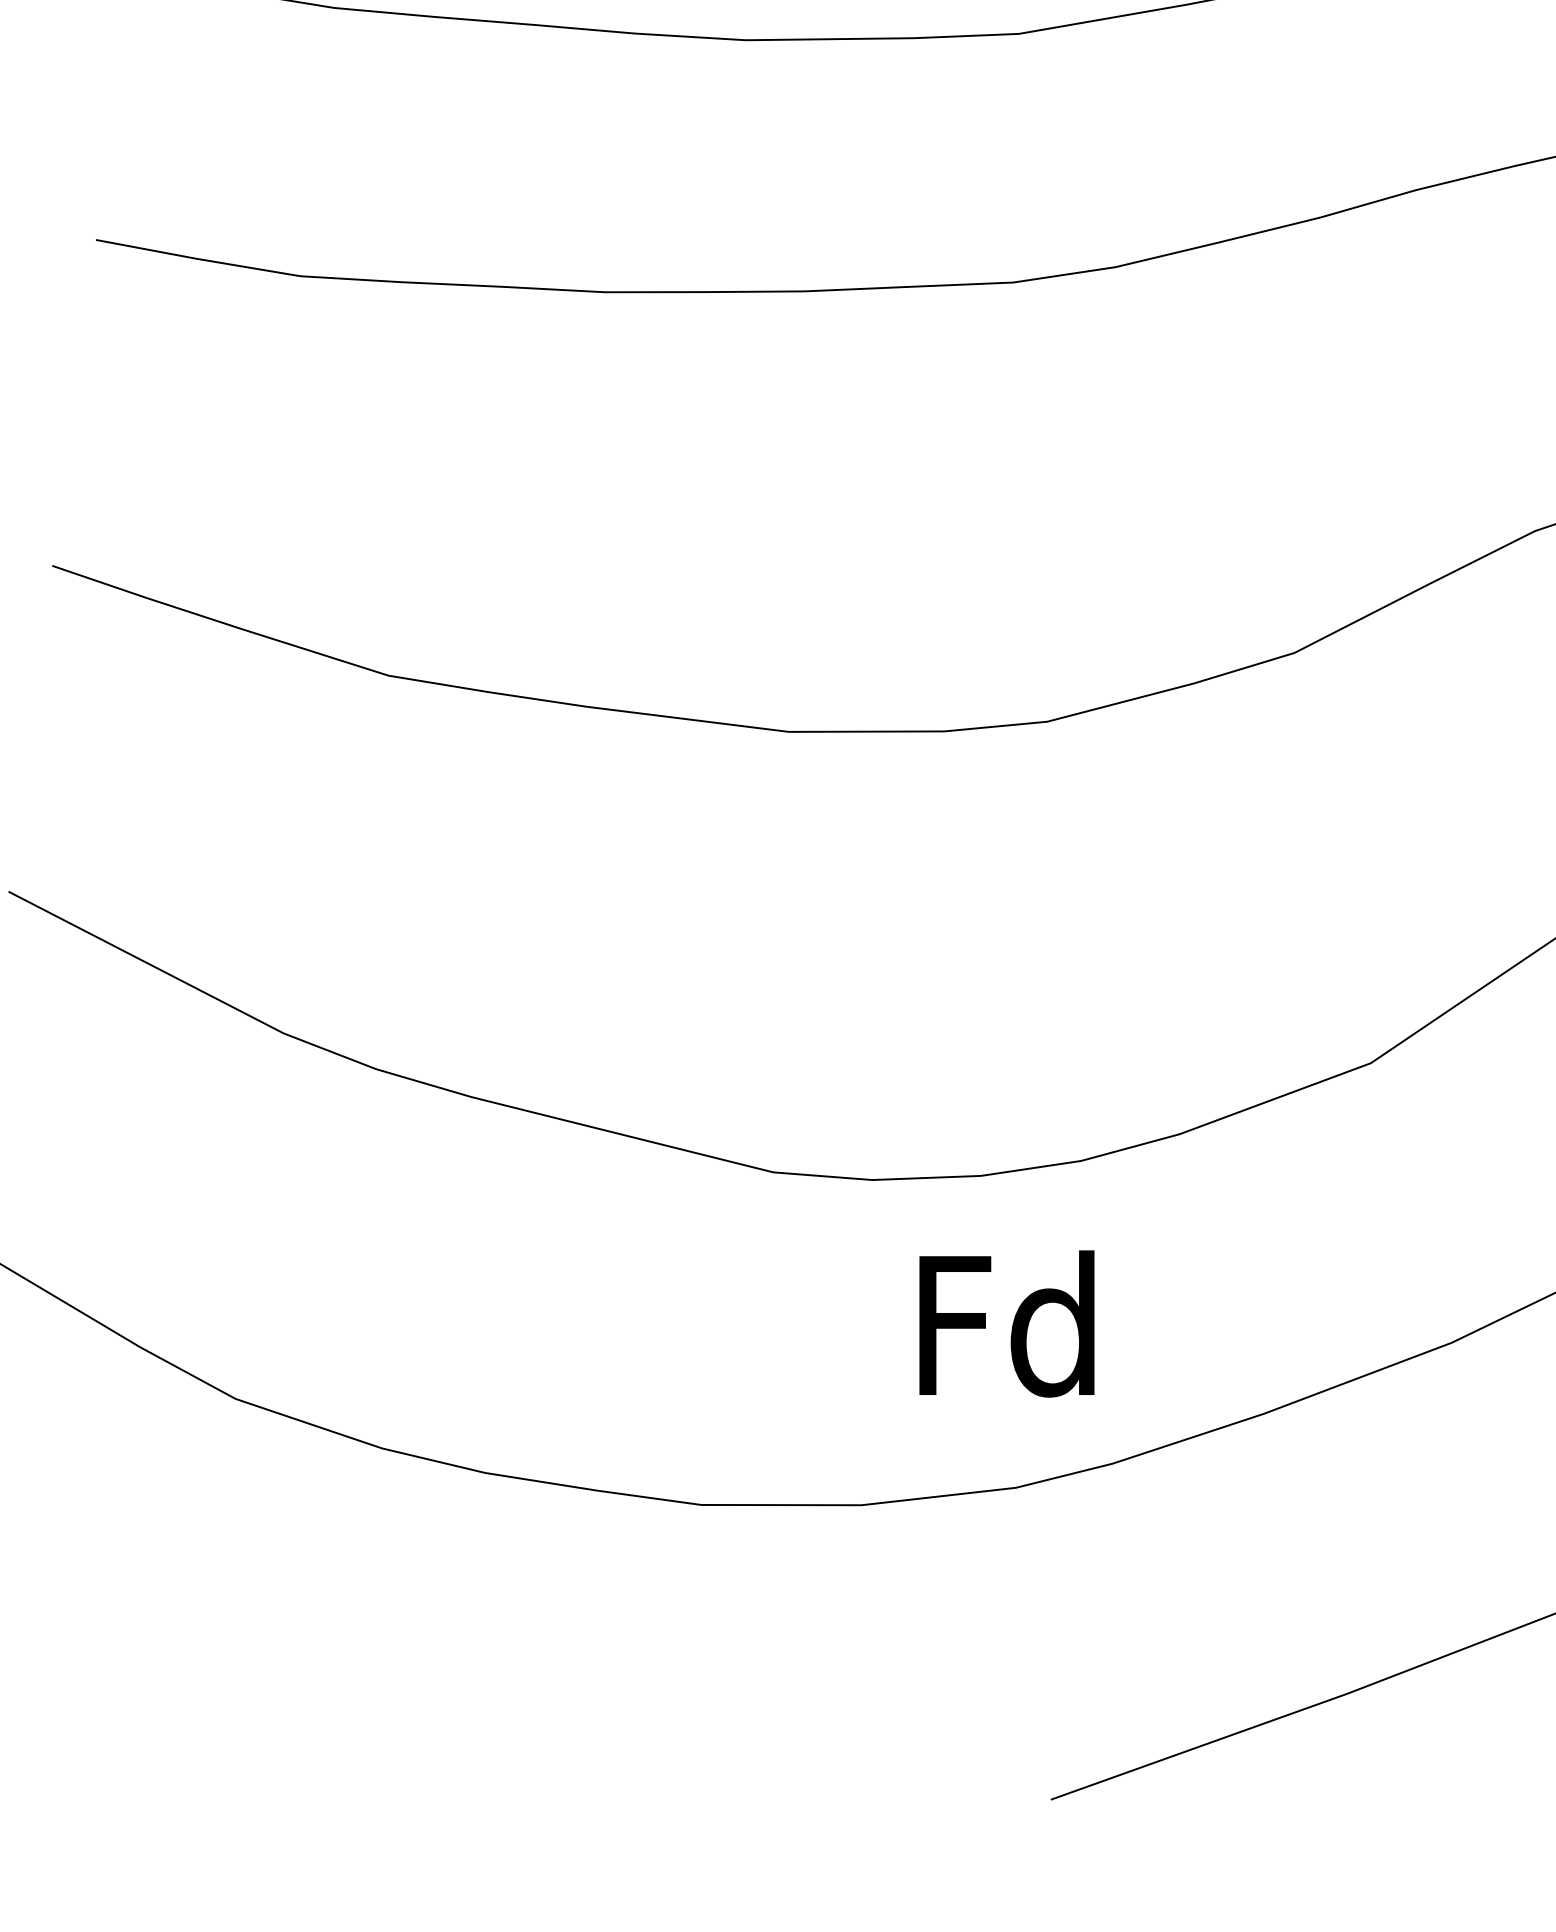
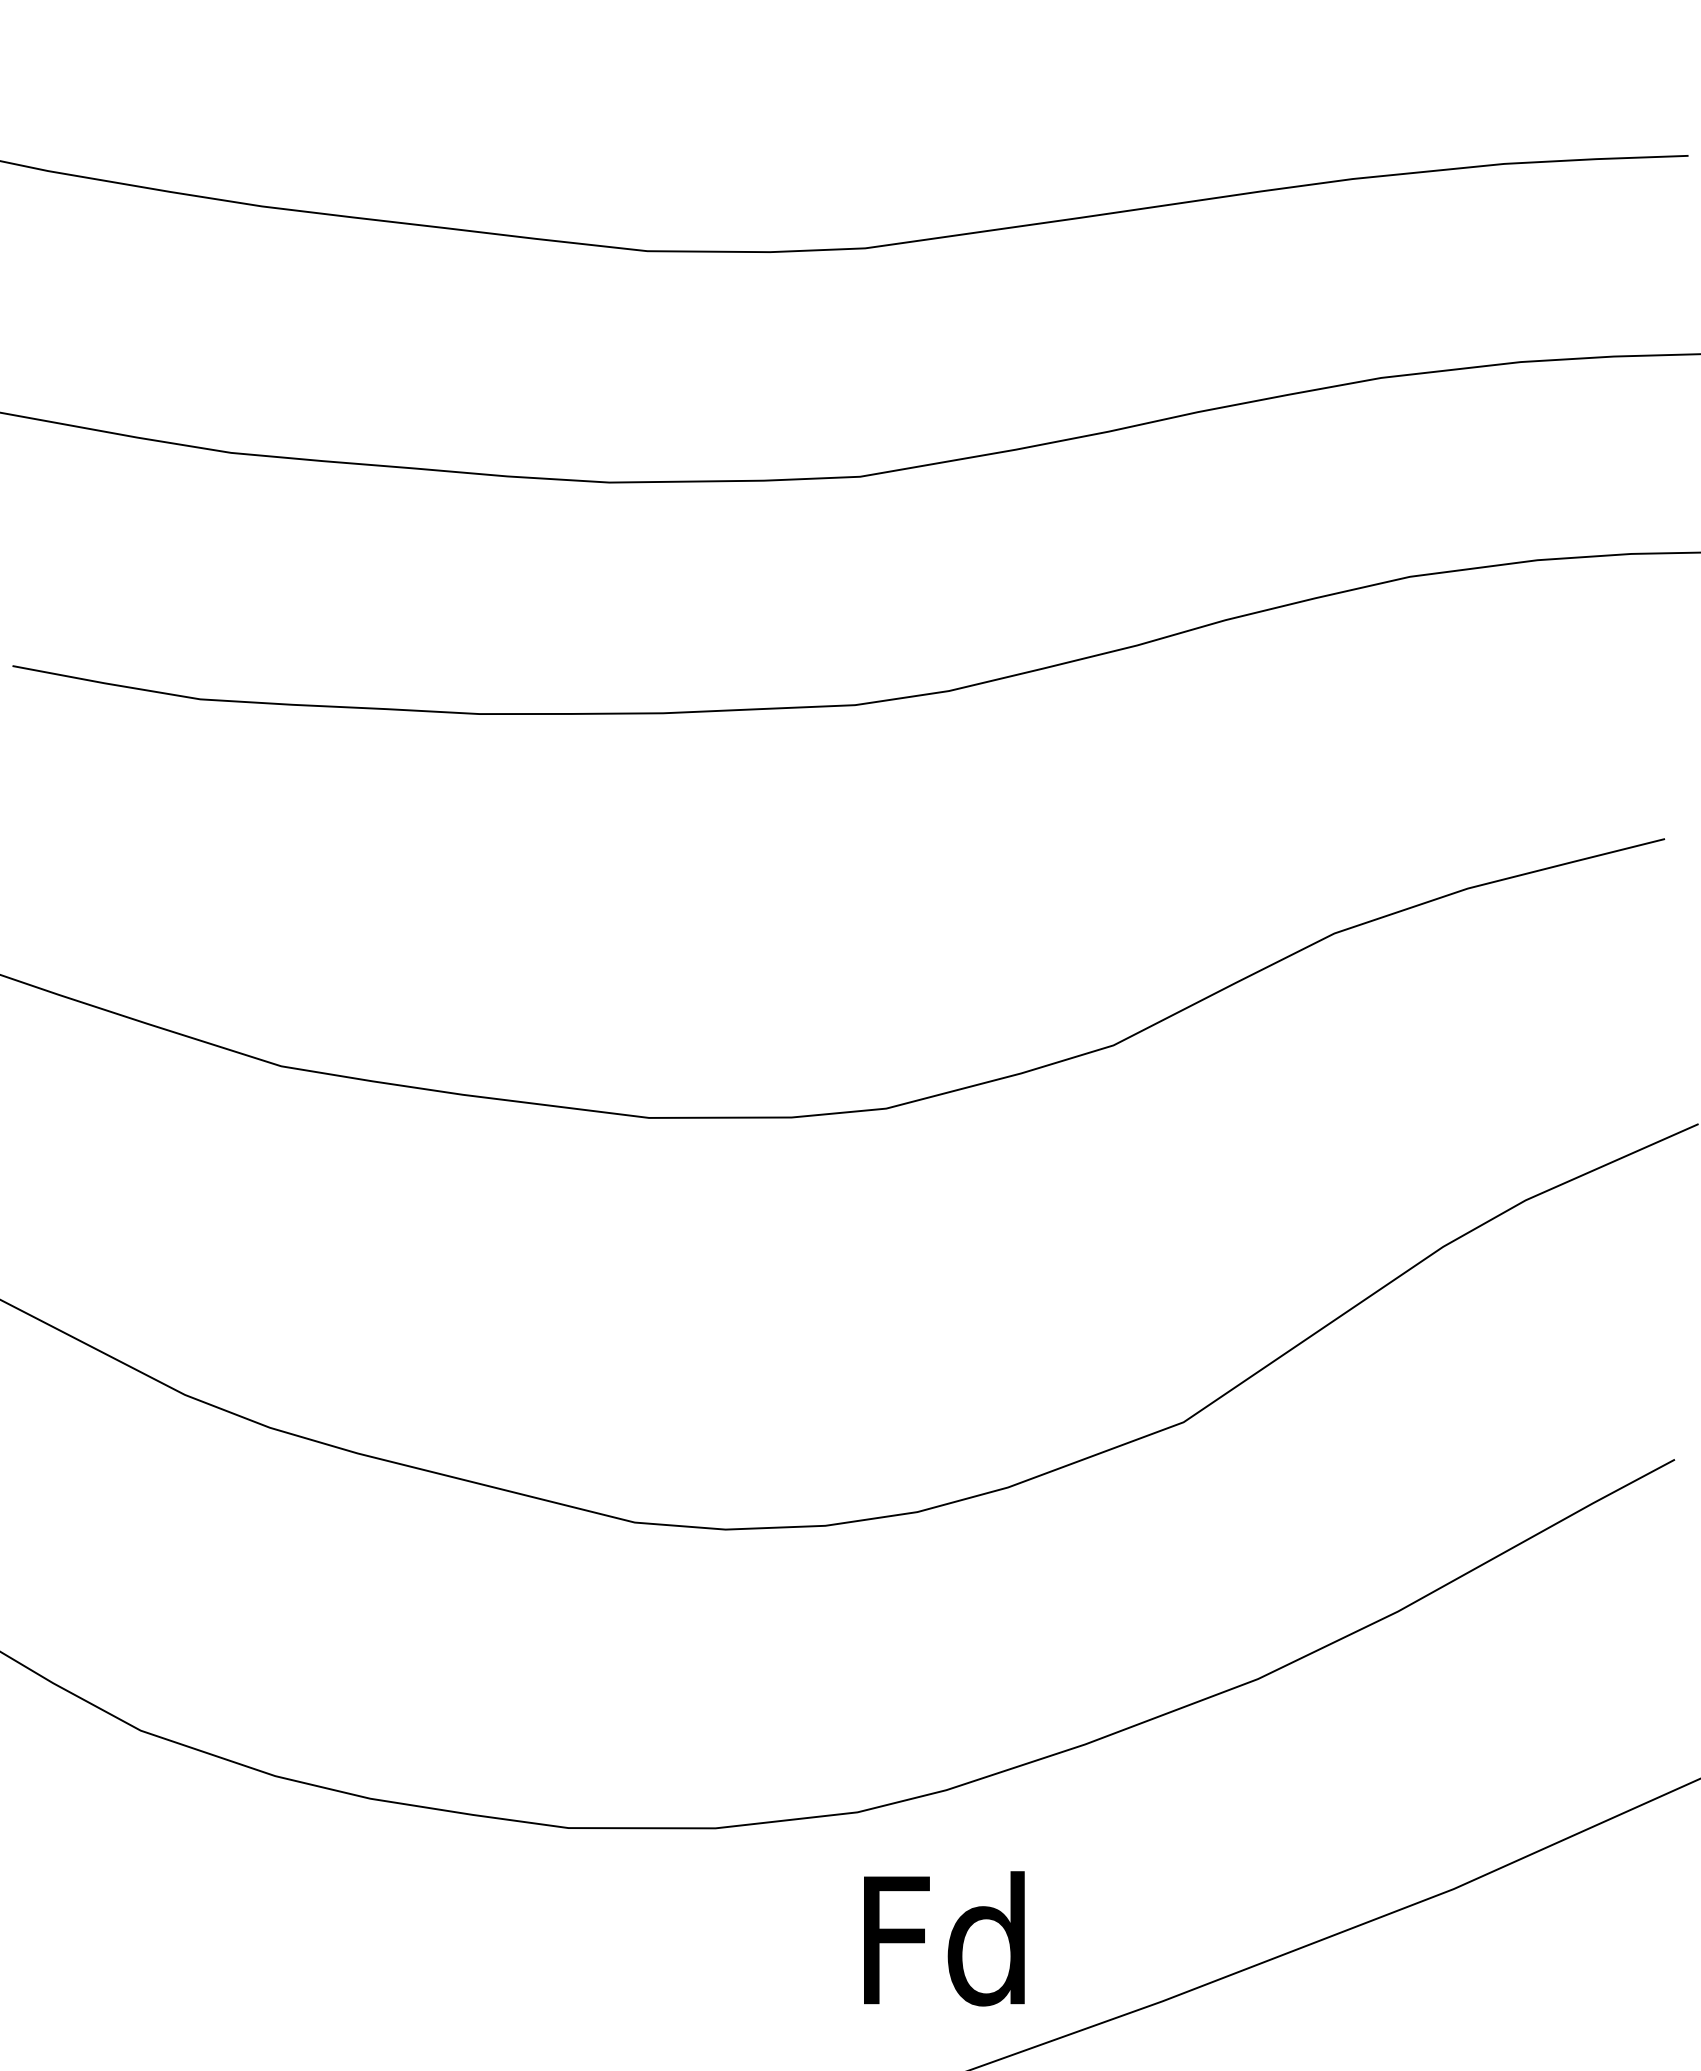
text: (1007, 1323) -> (944, 1938), moved

